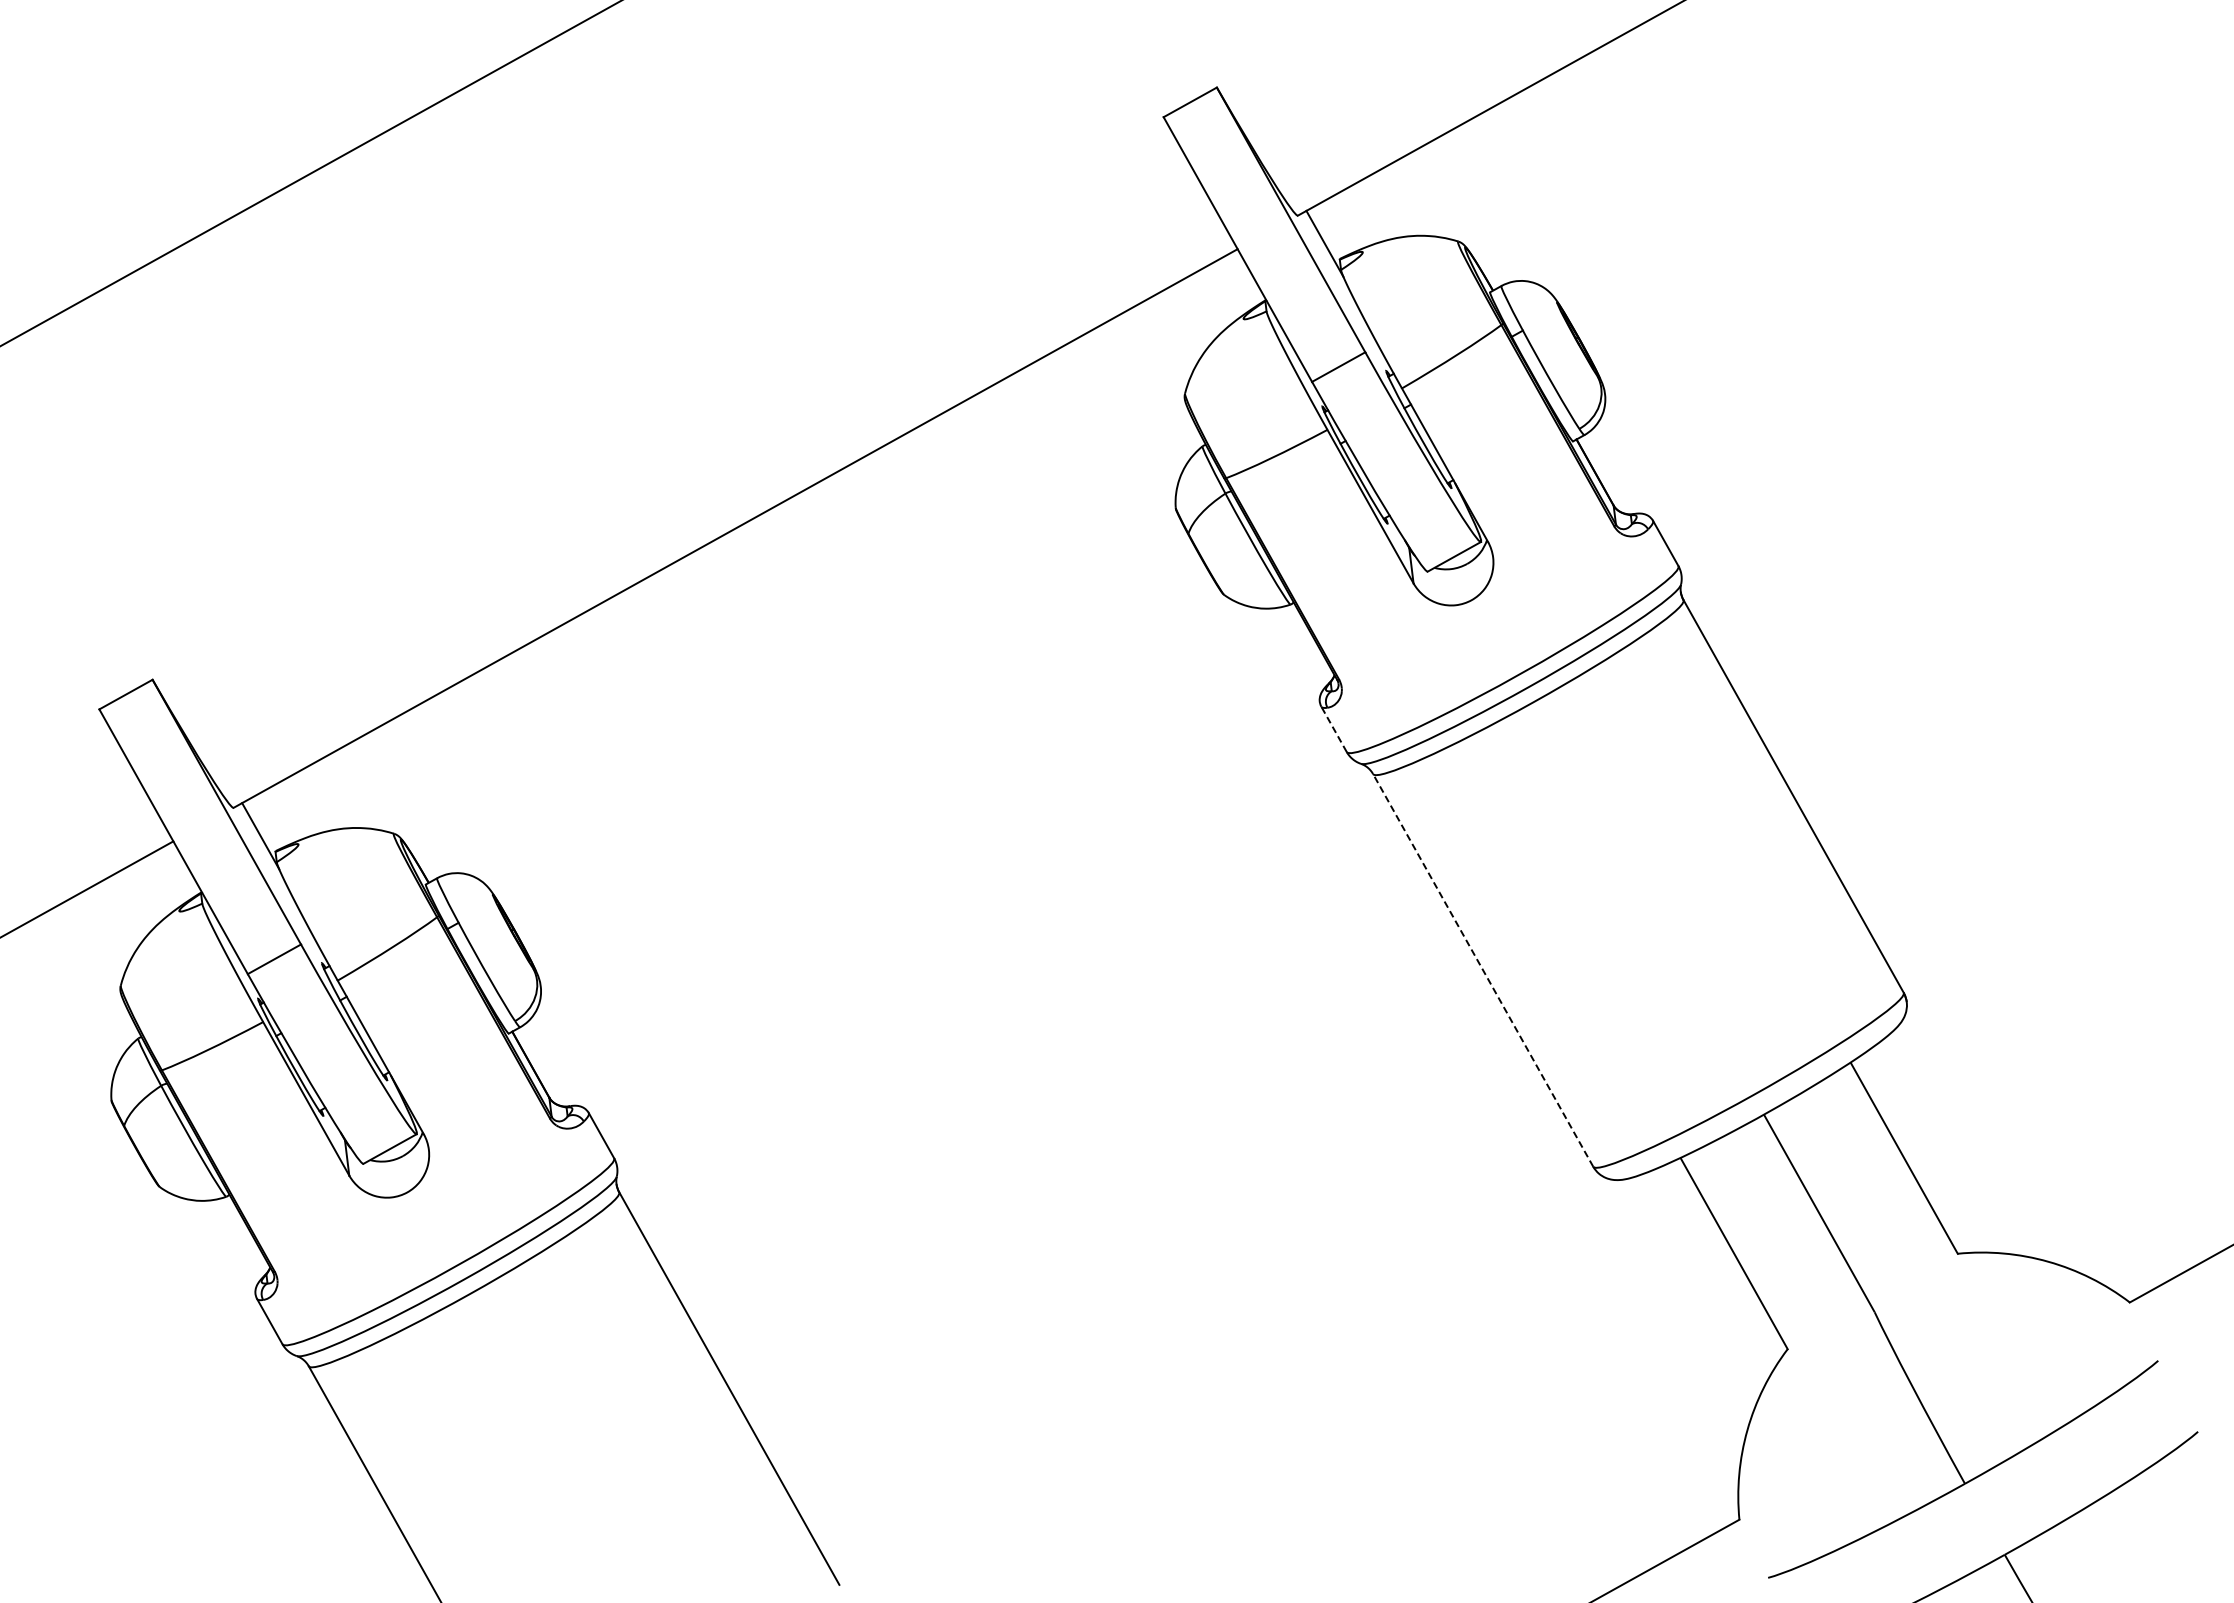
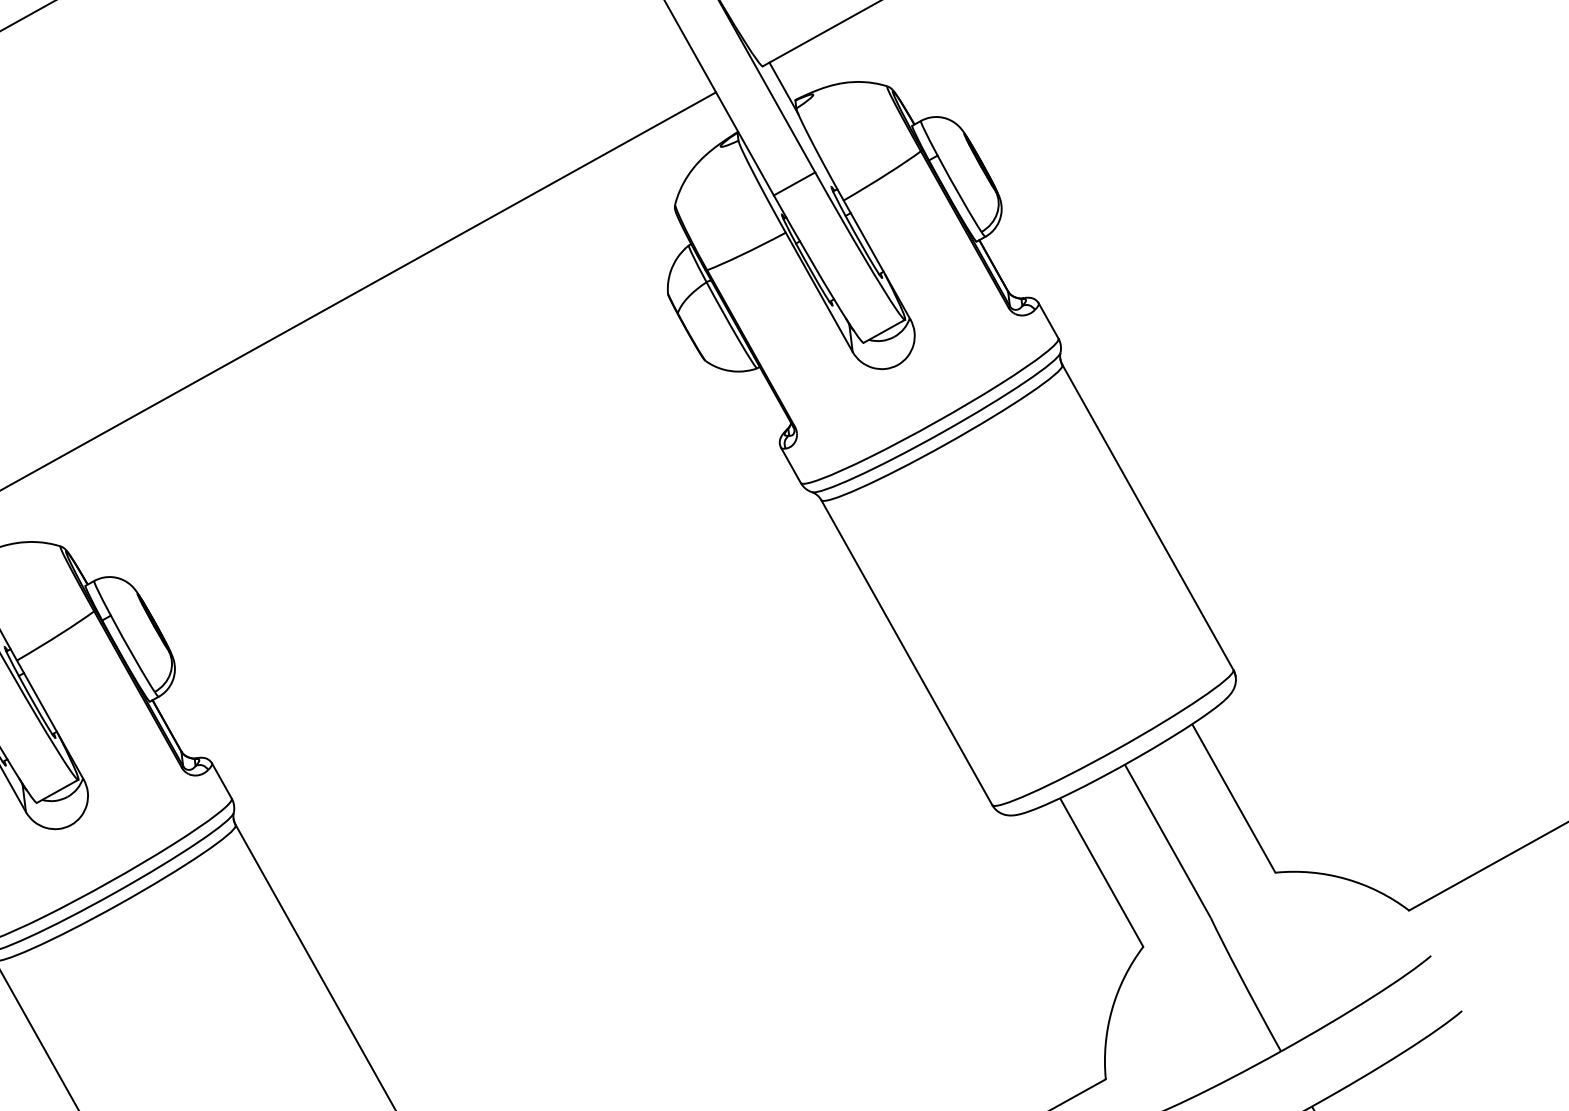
line: (1334, 729) -> (791, 465), dashed -> solid
line: (1482, 969) -> (906, 651), dashed -> solid

